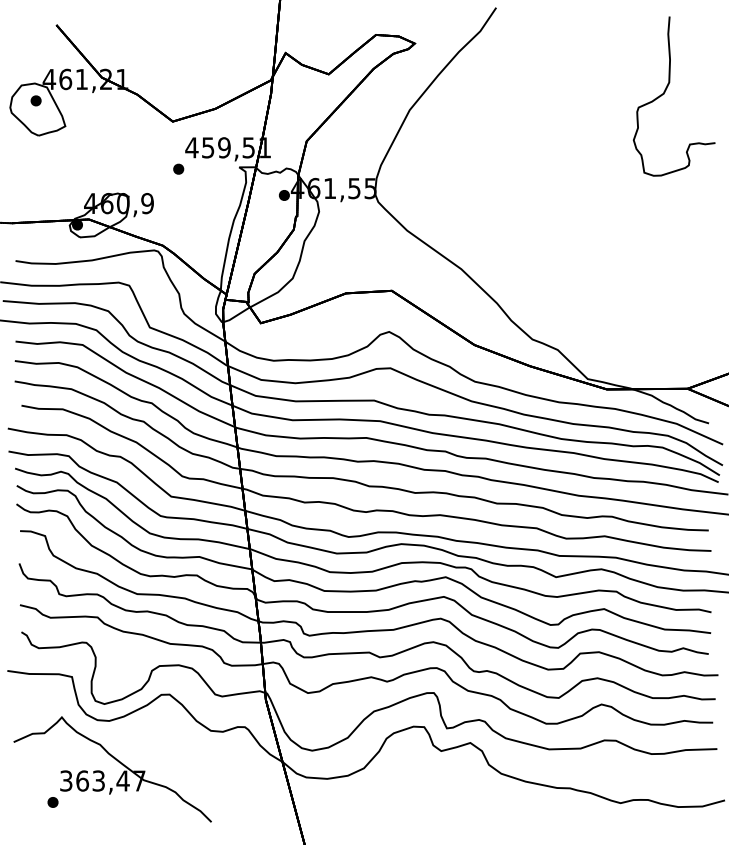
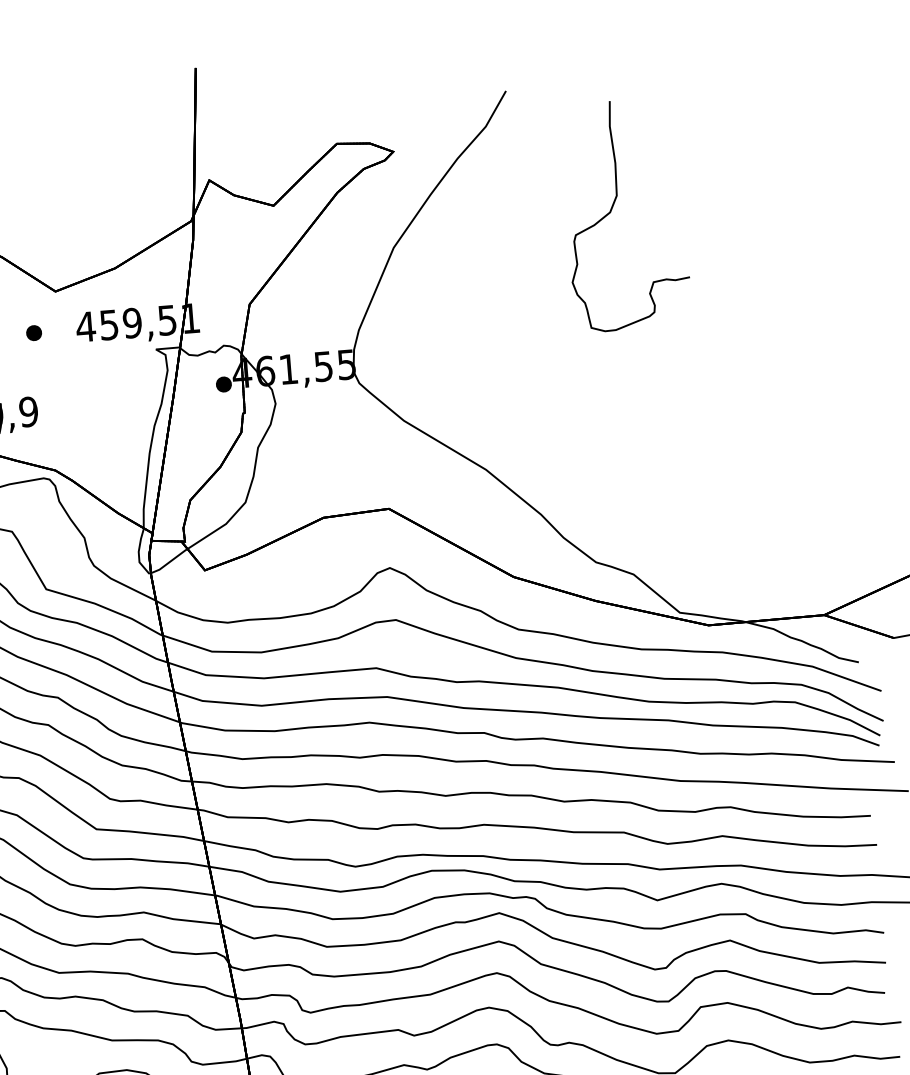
curve: (665, 92) -> (612, 210), moved
part: (178, 168) -> (33, 332), moved

